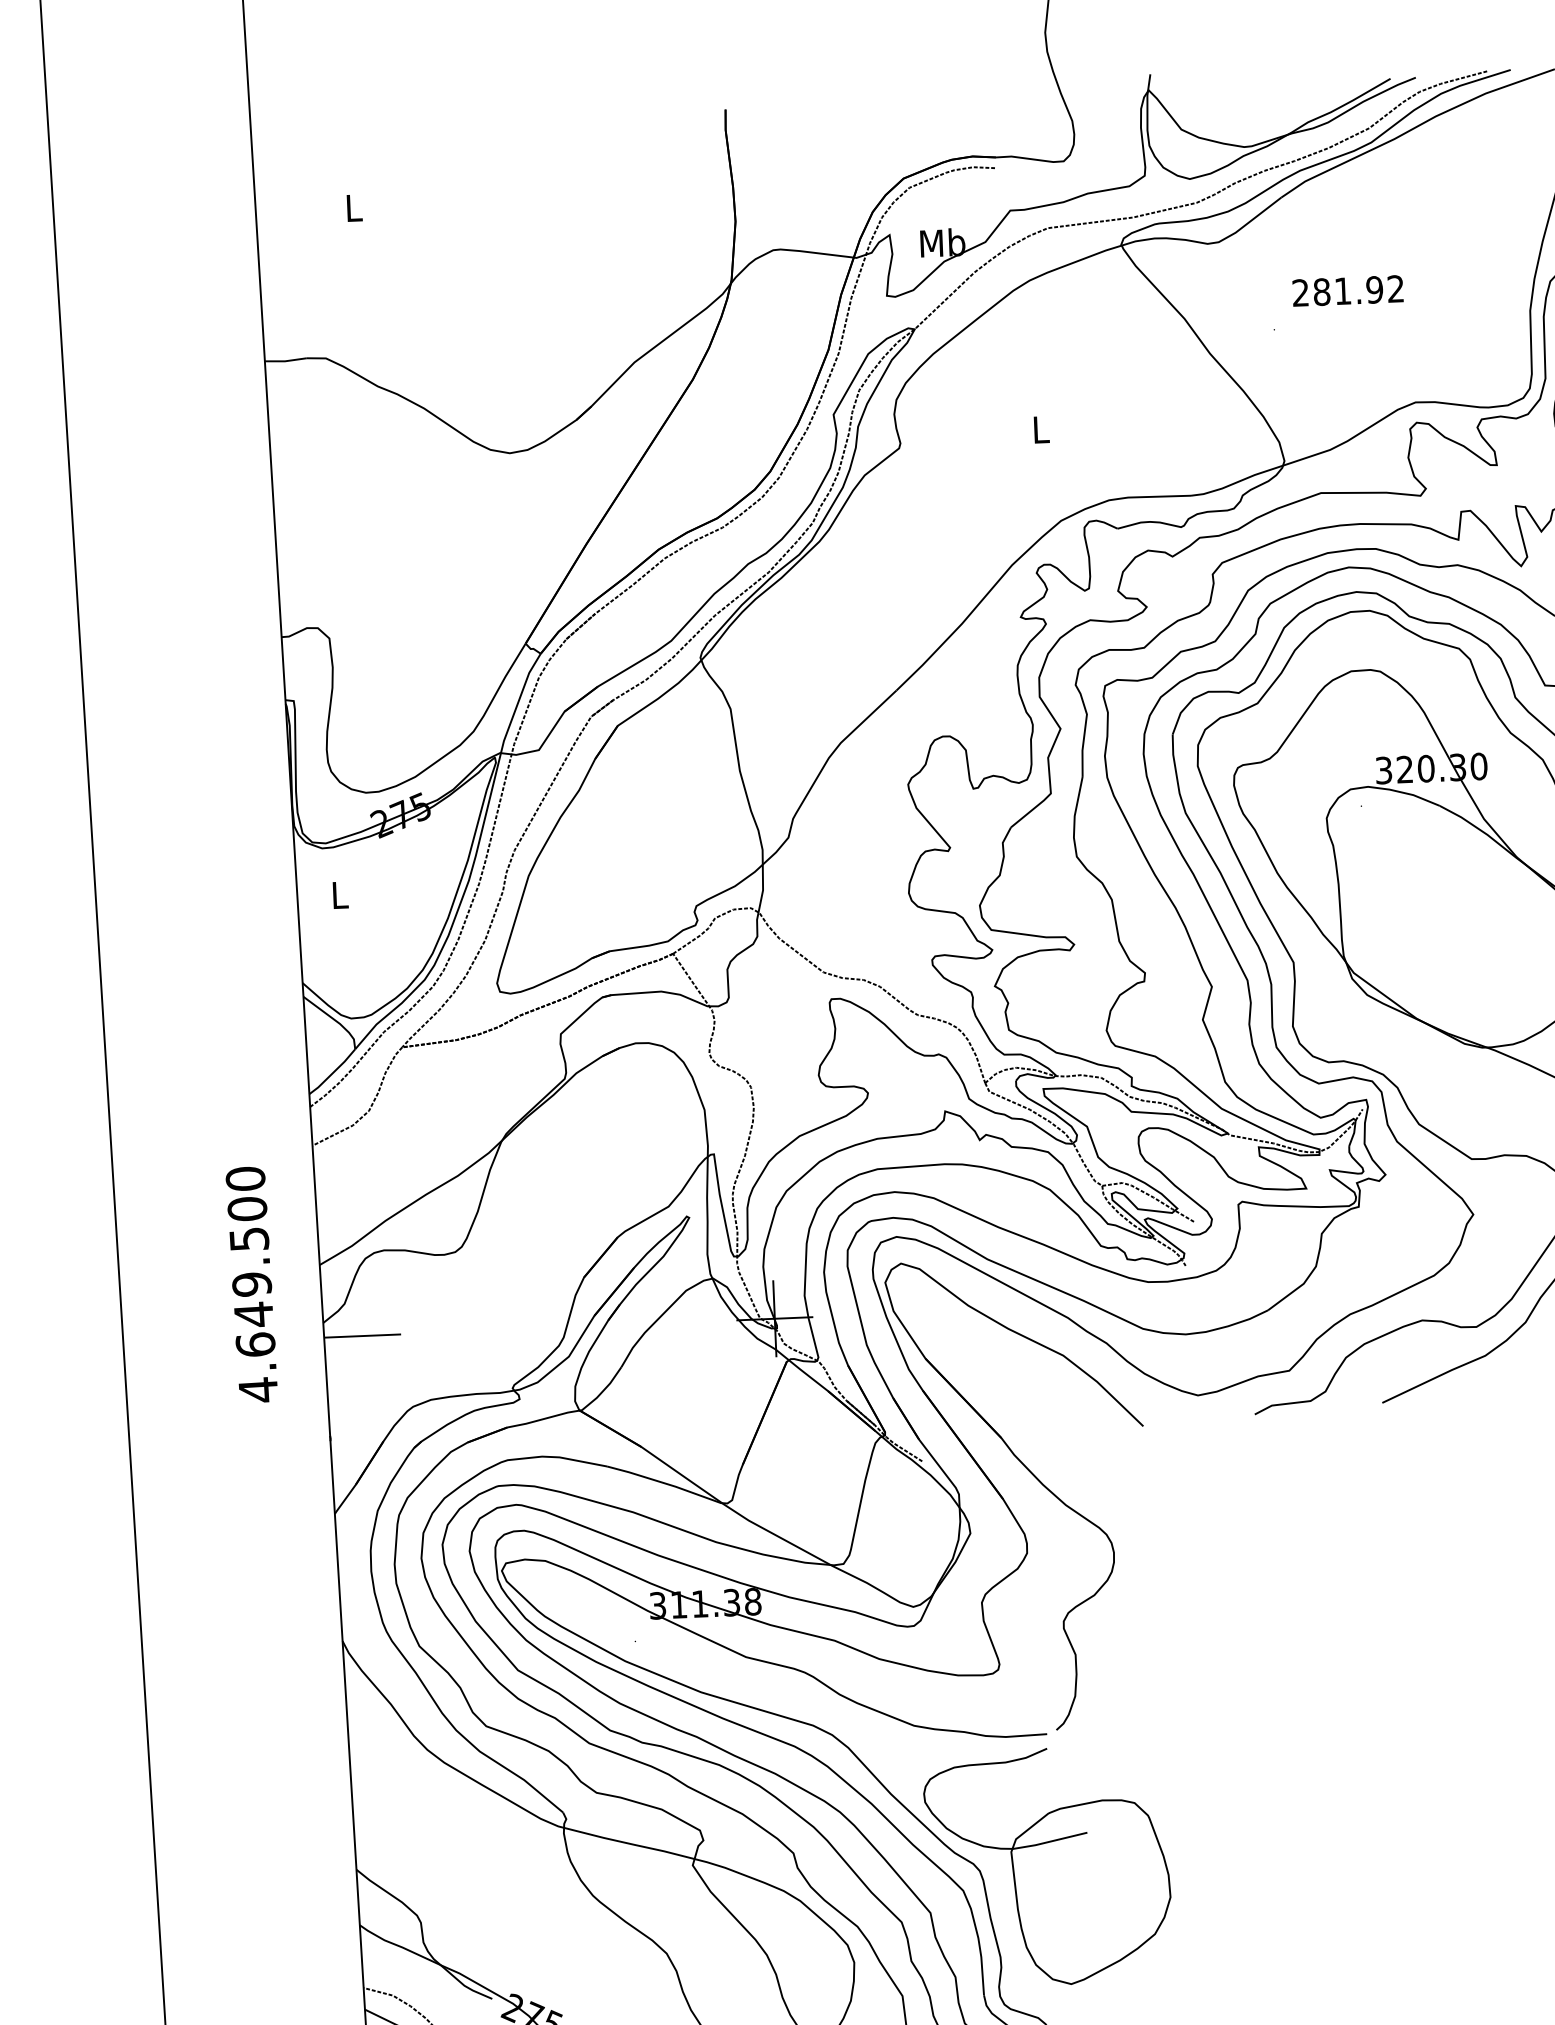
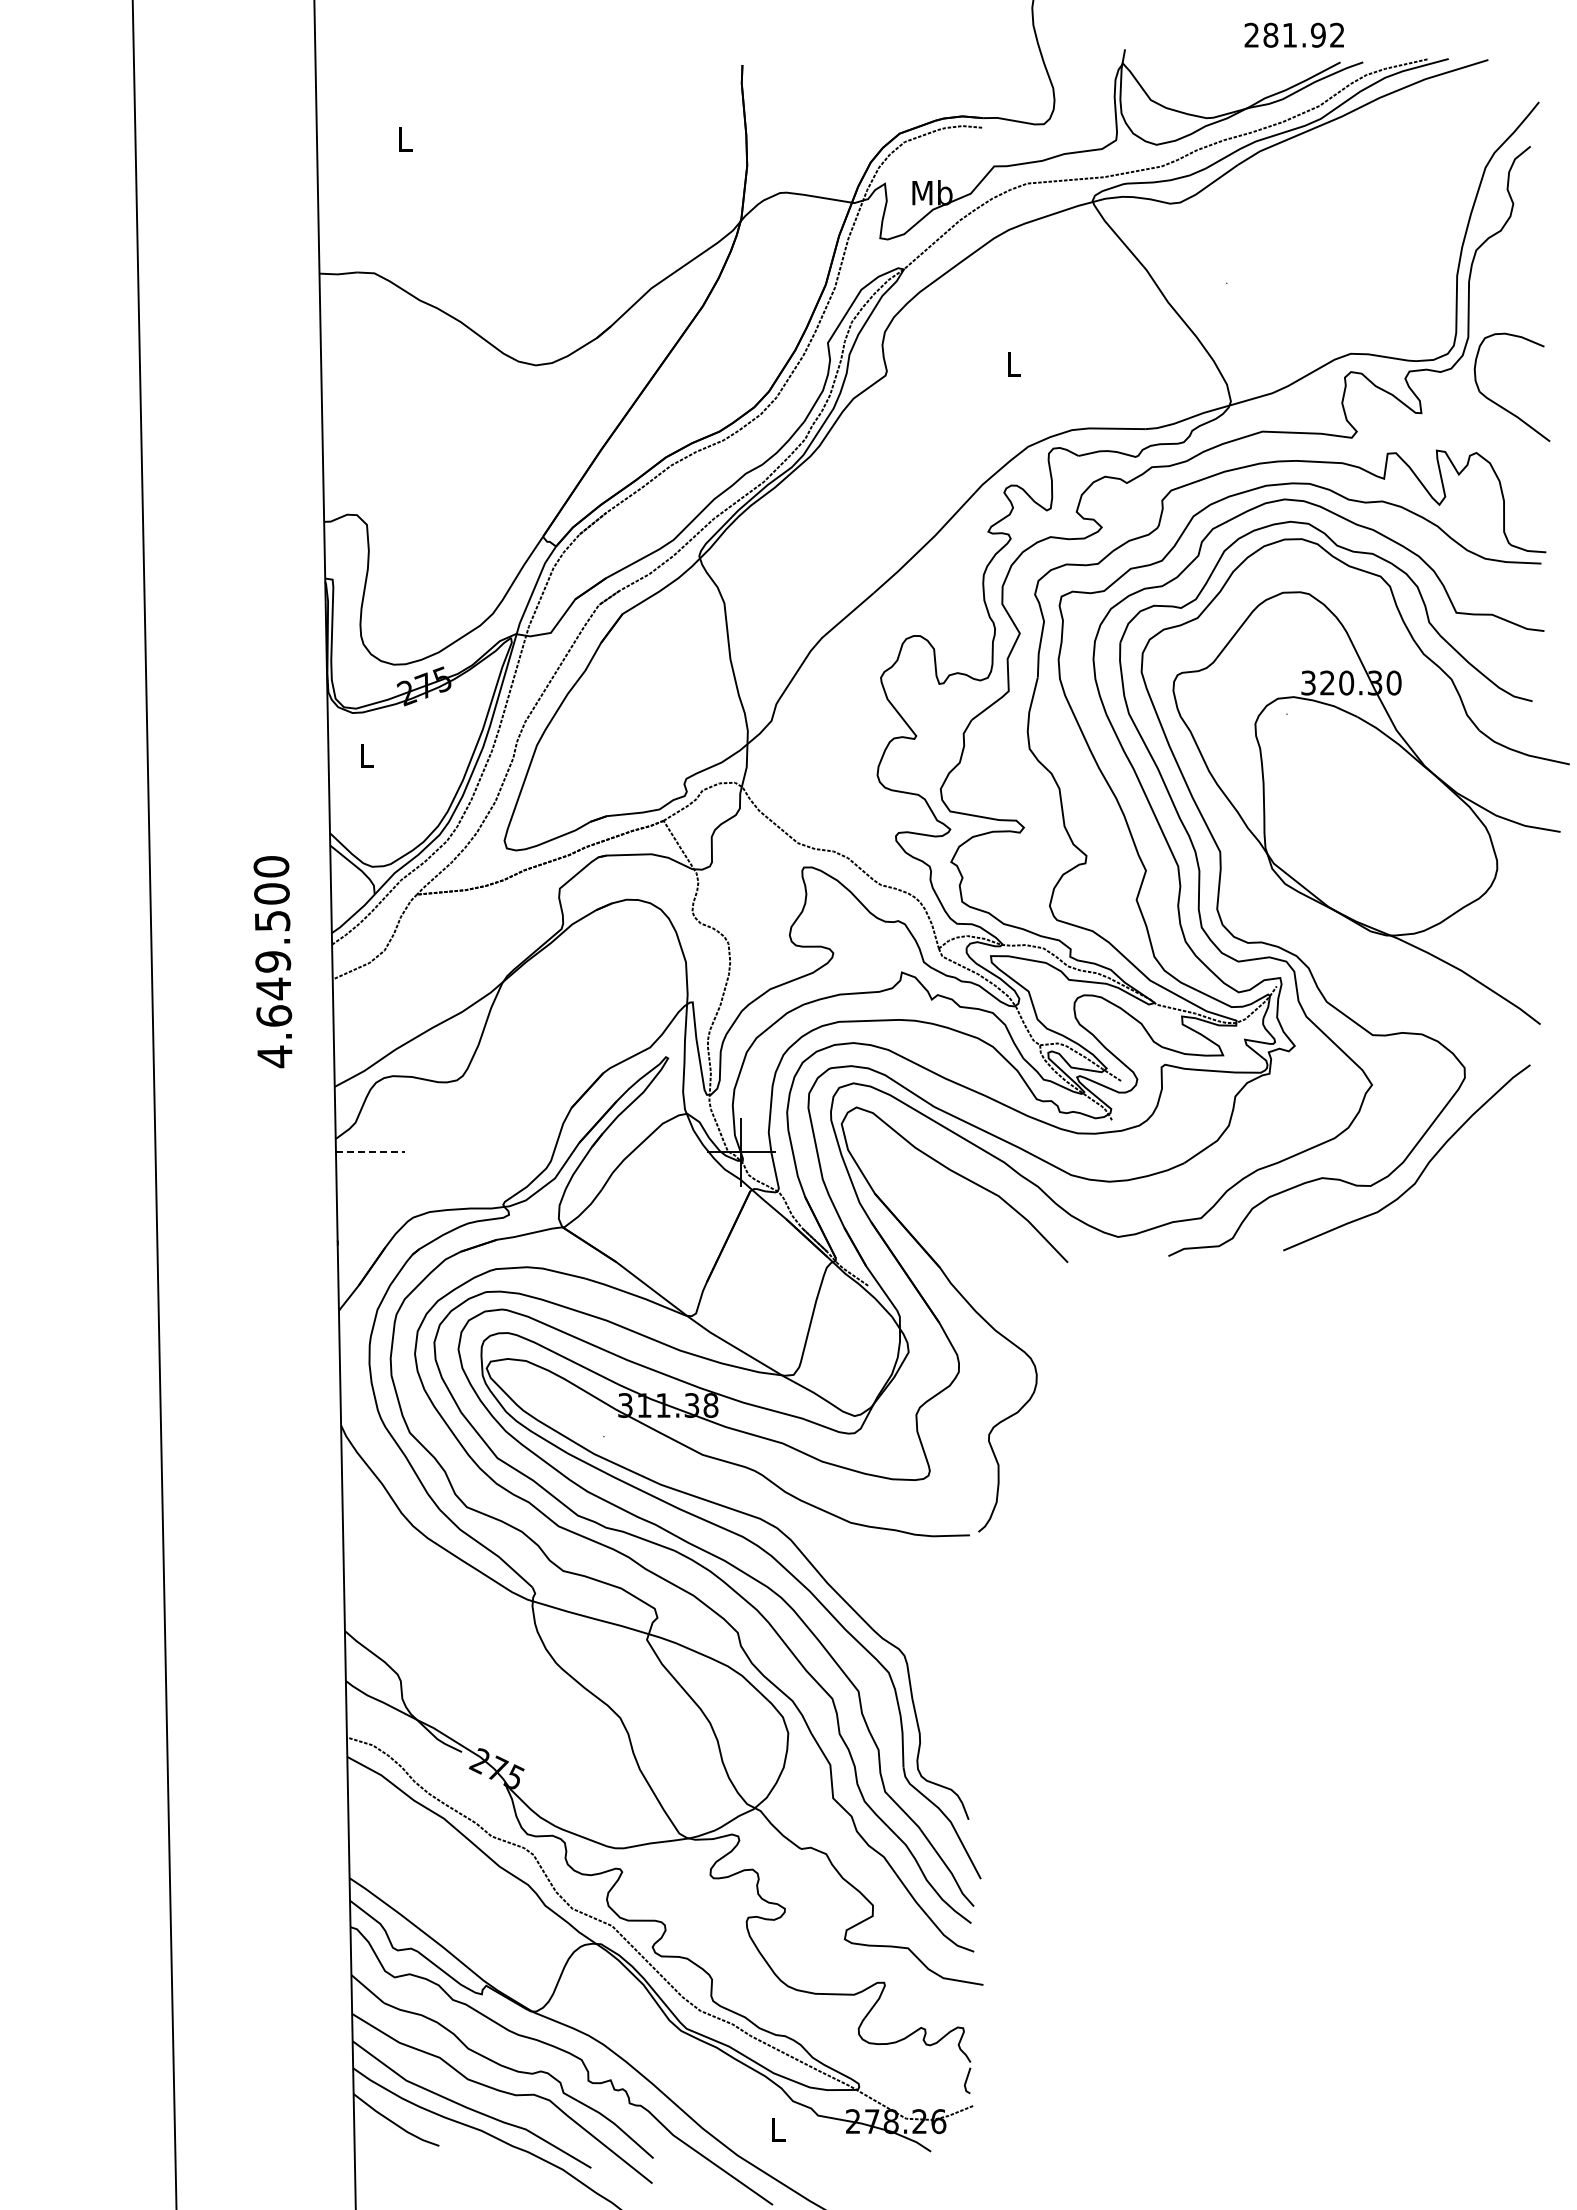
text: (1347, 290) -> (1293, 34), moved
text: (251, 1285) -> (272, 962), moved
line: (362, 1336) -> (370, 1152), solid -> dashed
part: (1047, 1866) -> (965, 1654), removed

